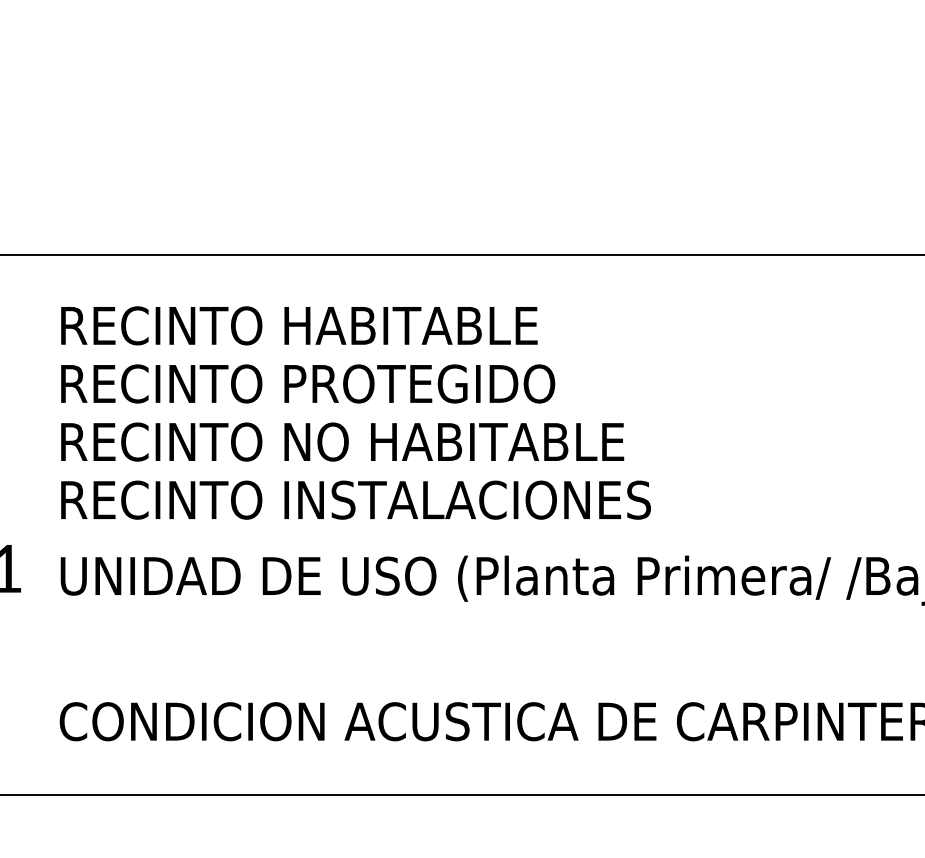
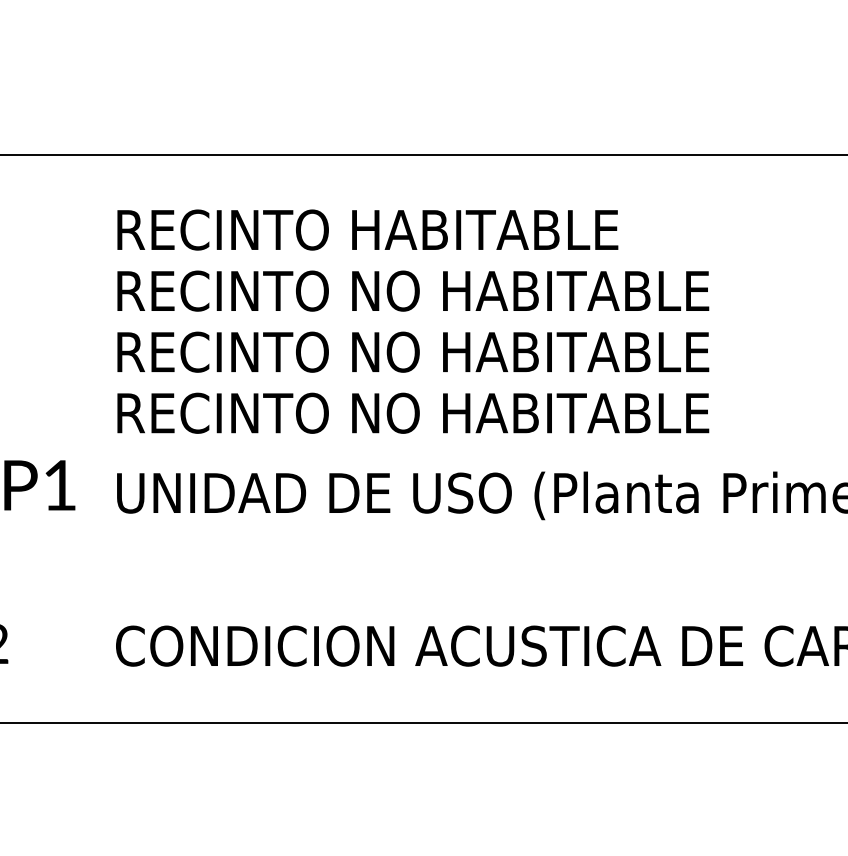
text: (456, 383) -> (532, 290), RECINTO PROTEGIDO -> RECINTO NO HABITABLE
text: (469, 499) -> (546, 412), RECINTO INSTALACIONES -> RECINTO NO HABITABLE

